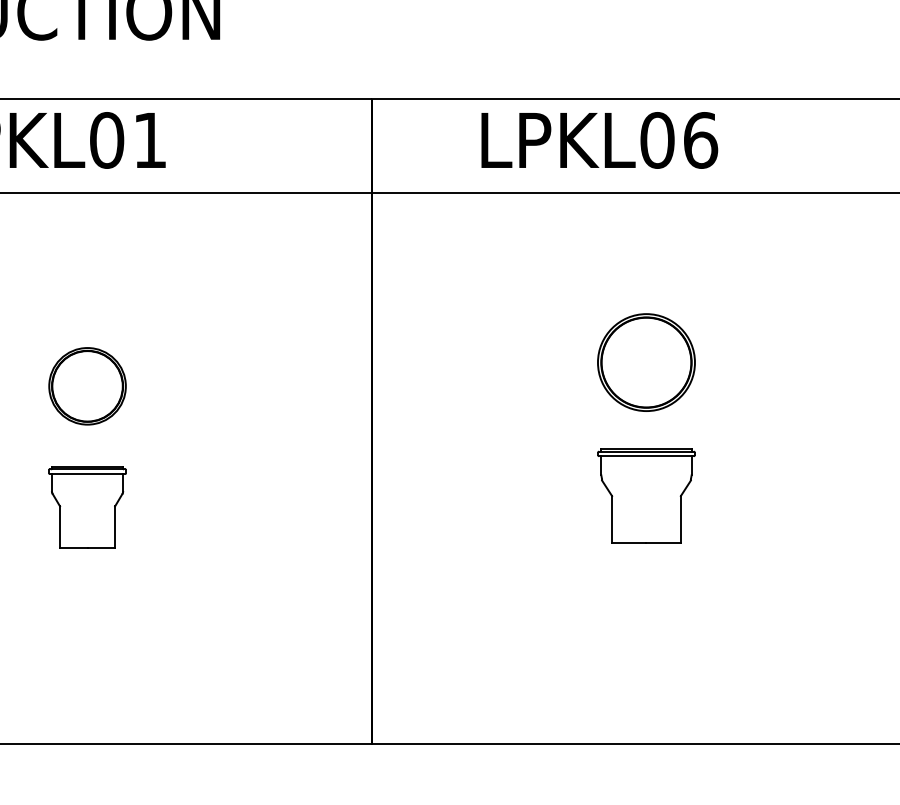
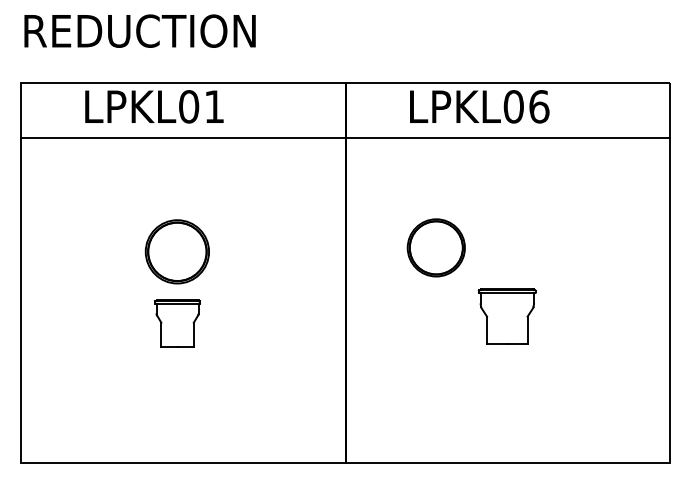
part: (645, 361) -> (435, 247), moved
part: (87, 385) -> (177, 251), size x1.4

